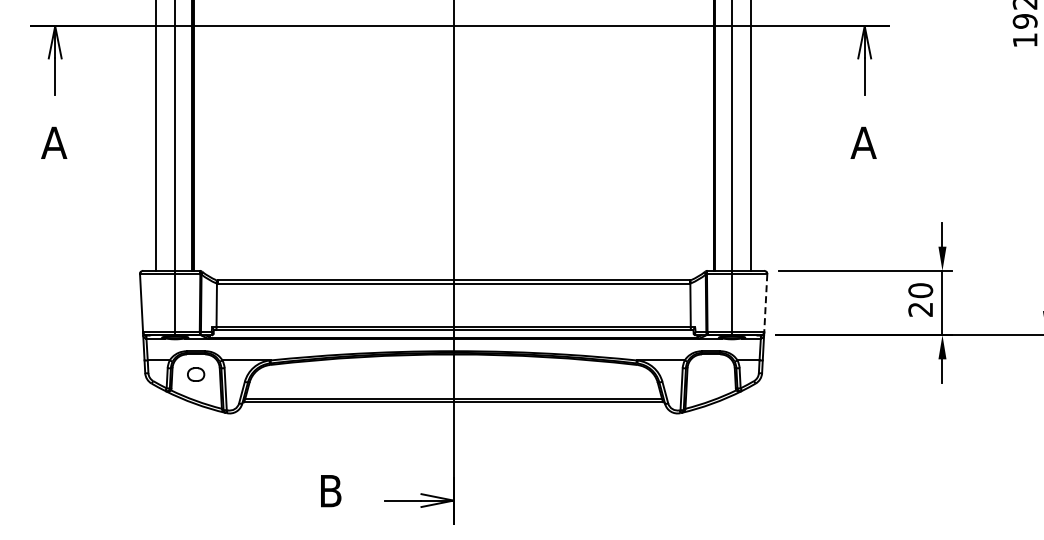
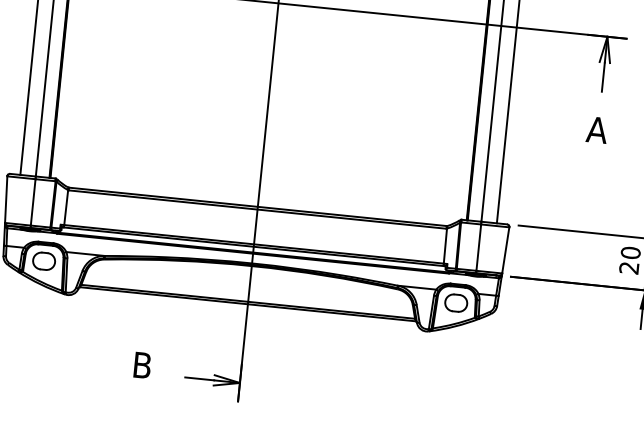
line: (765, 303) -> (505, 250), dashed -> solid
part: (195, 374) -> (43, 261), size x1.67
part: (710, 374) -> (455, 302), added

